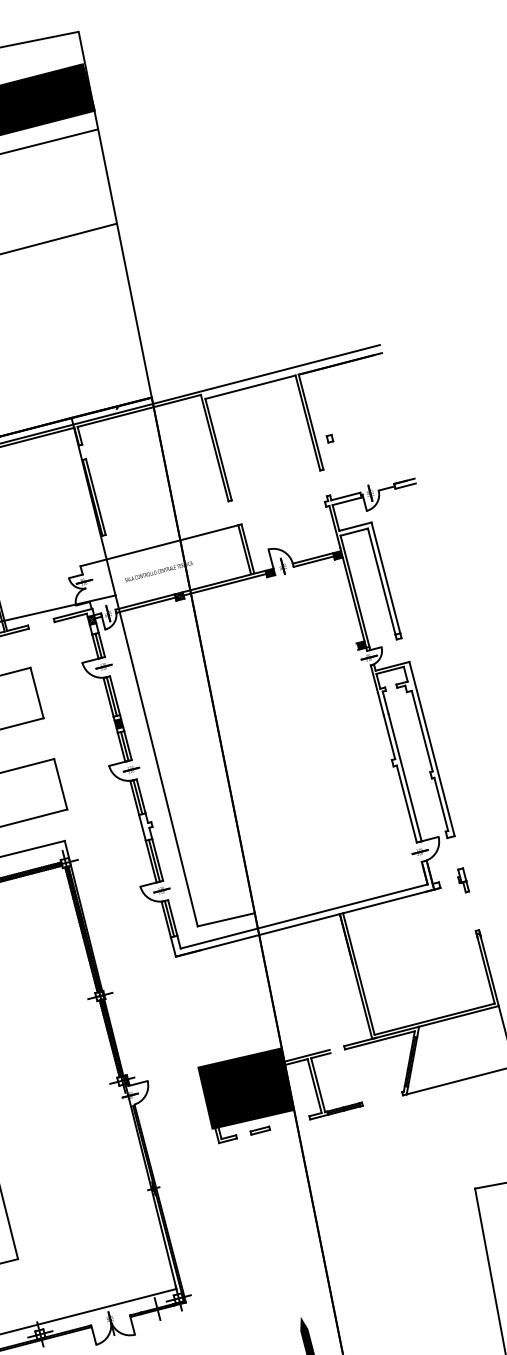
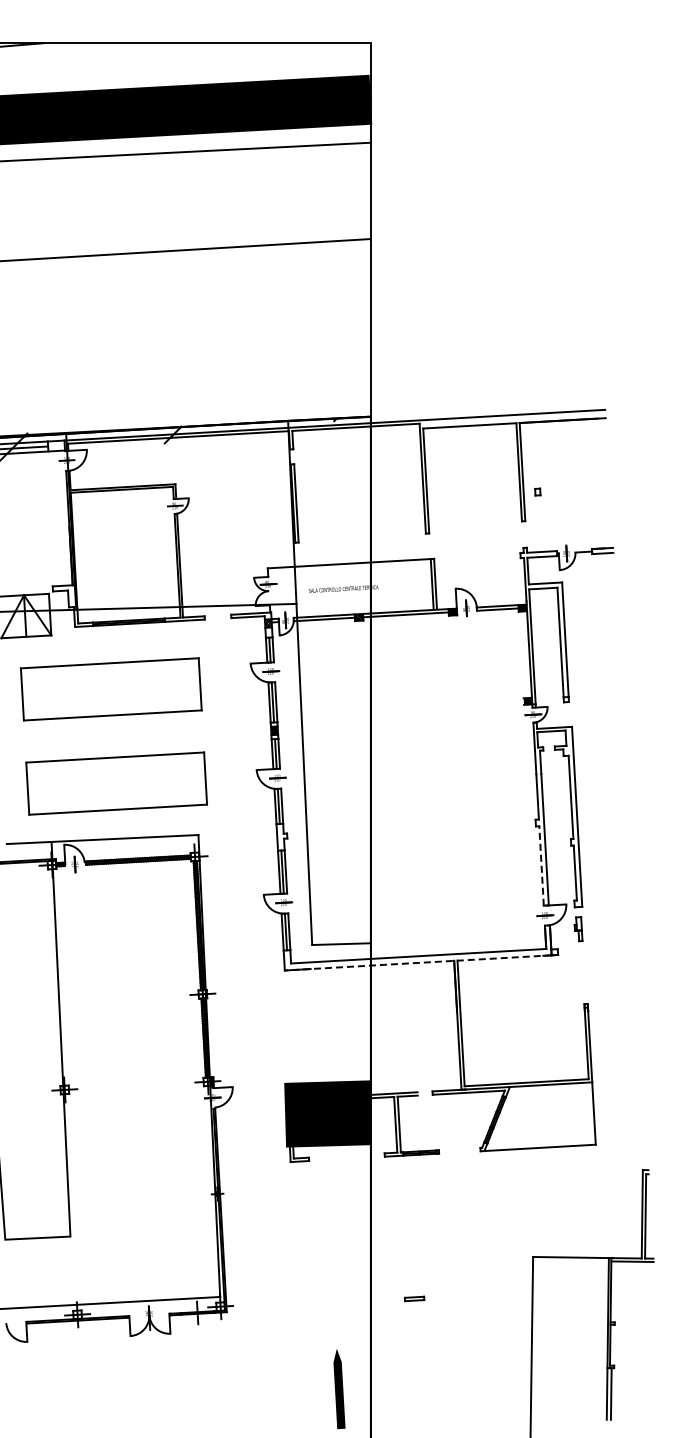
line: (406, 803) -> (541, 865), solid -> dashed
part: (462, 881) -> (578, 929), moved
line: (305, 922) -> (418, 962), solid -> dashed
part: (260, 1130) -> (414, 1298), moved

